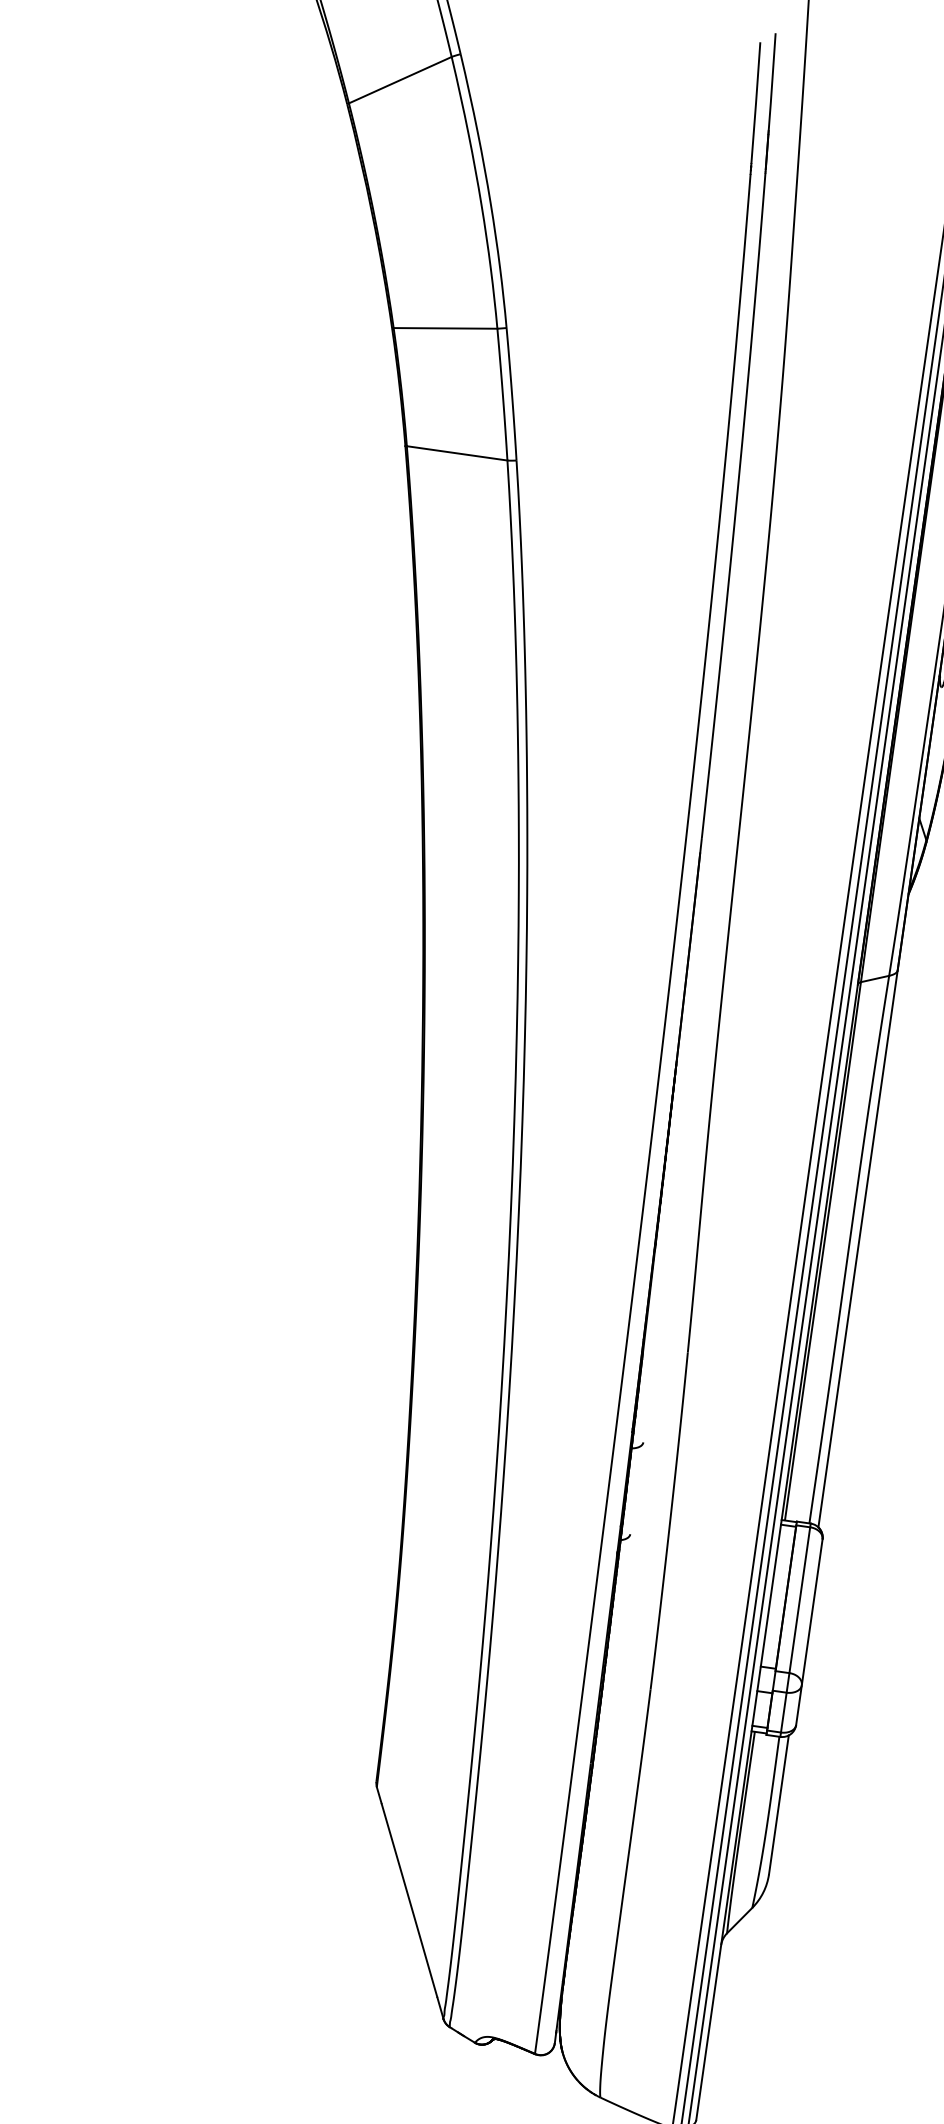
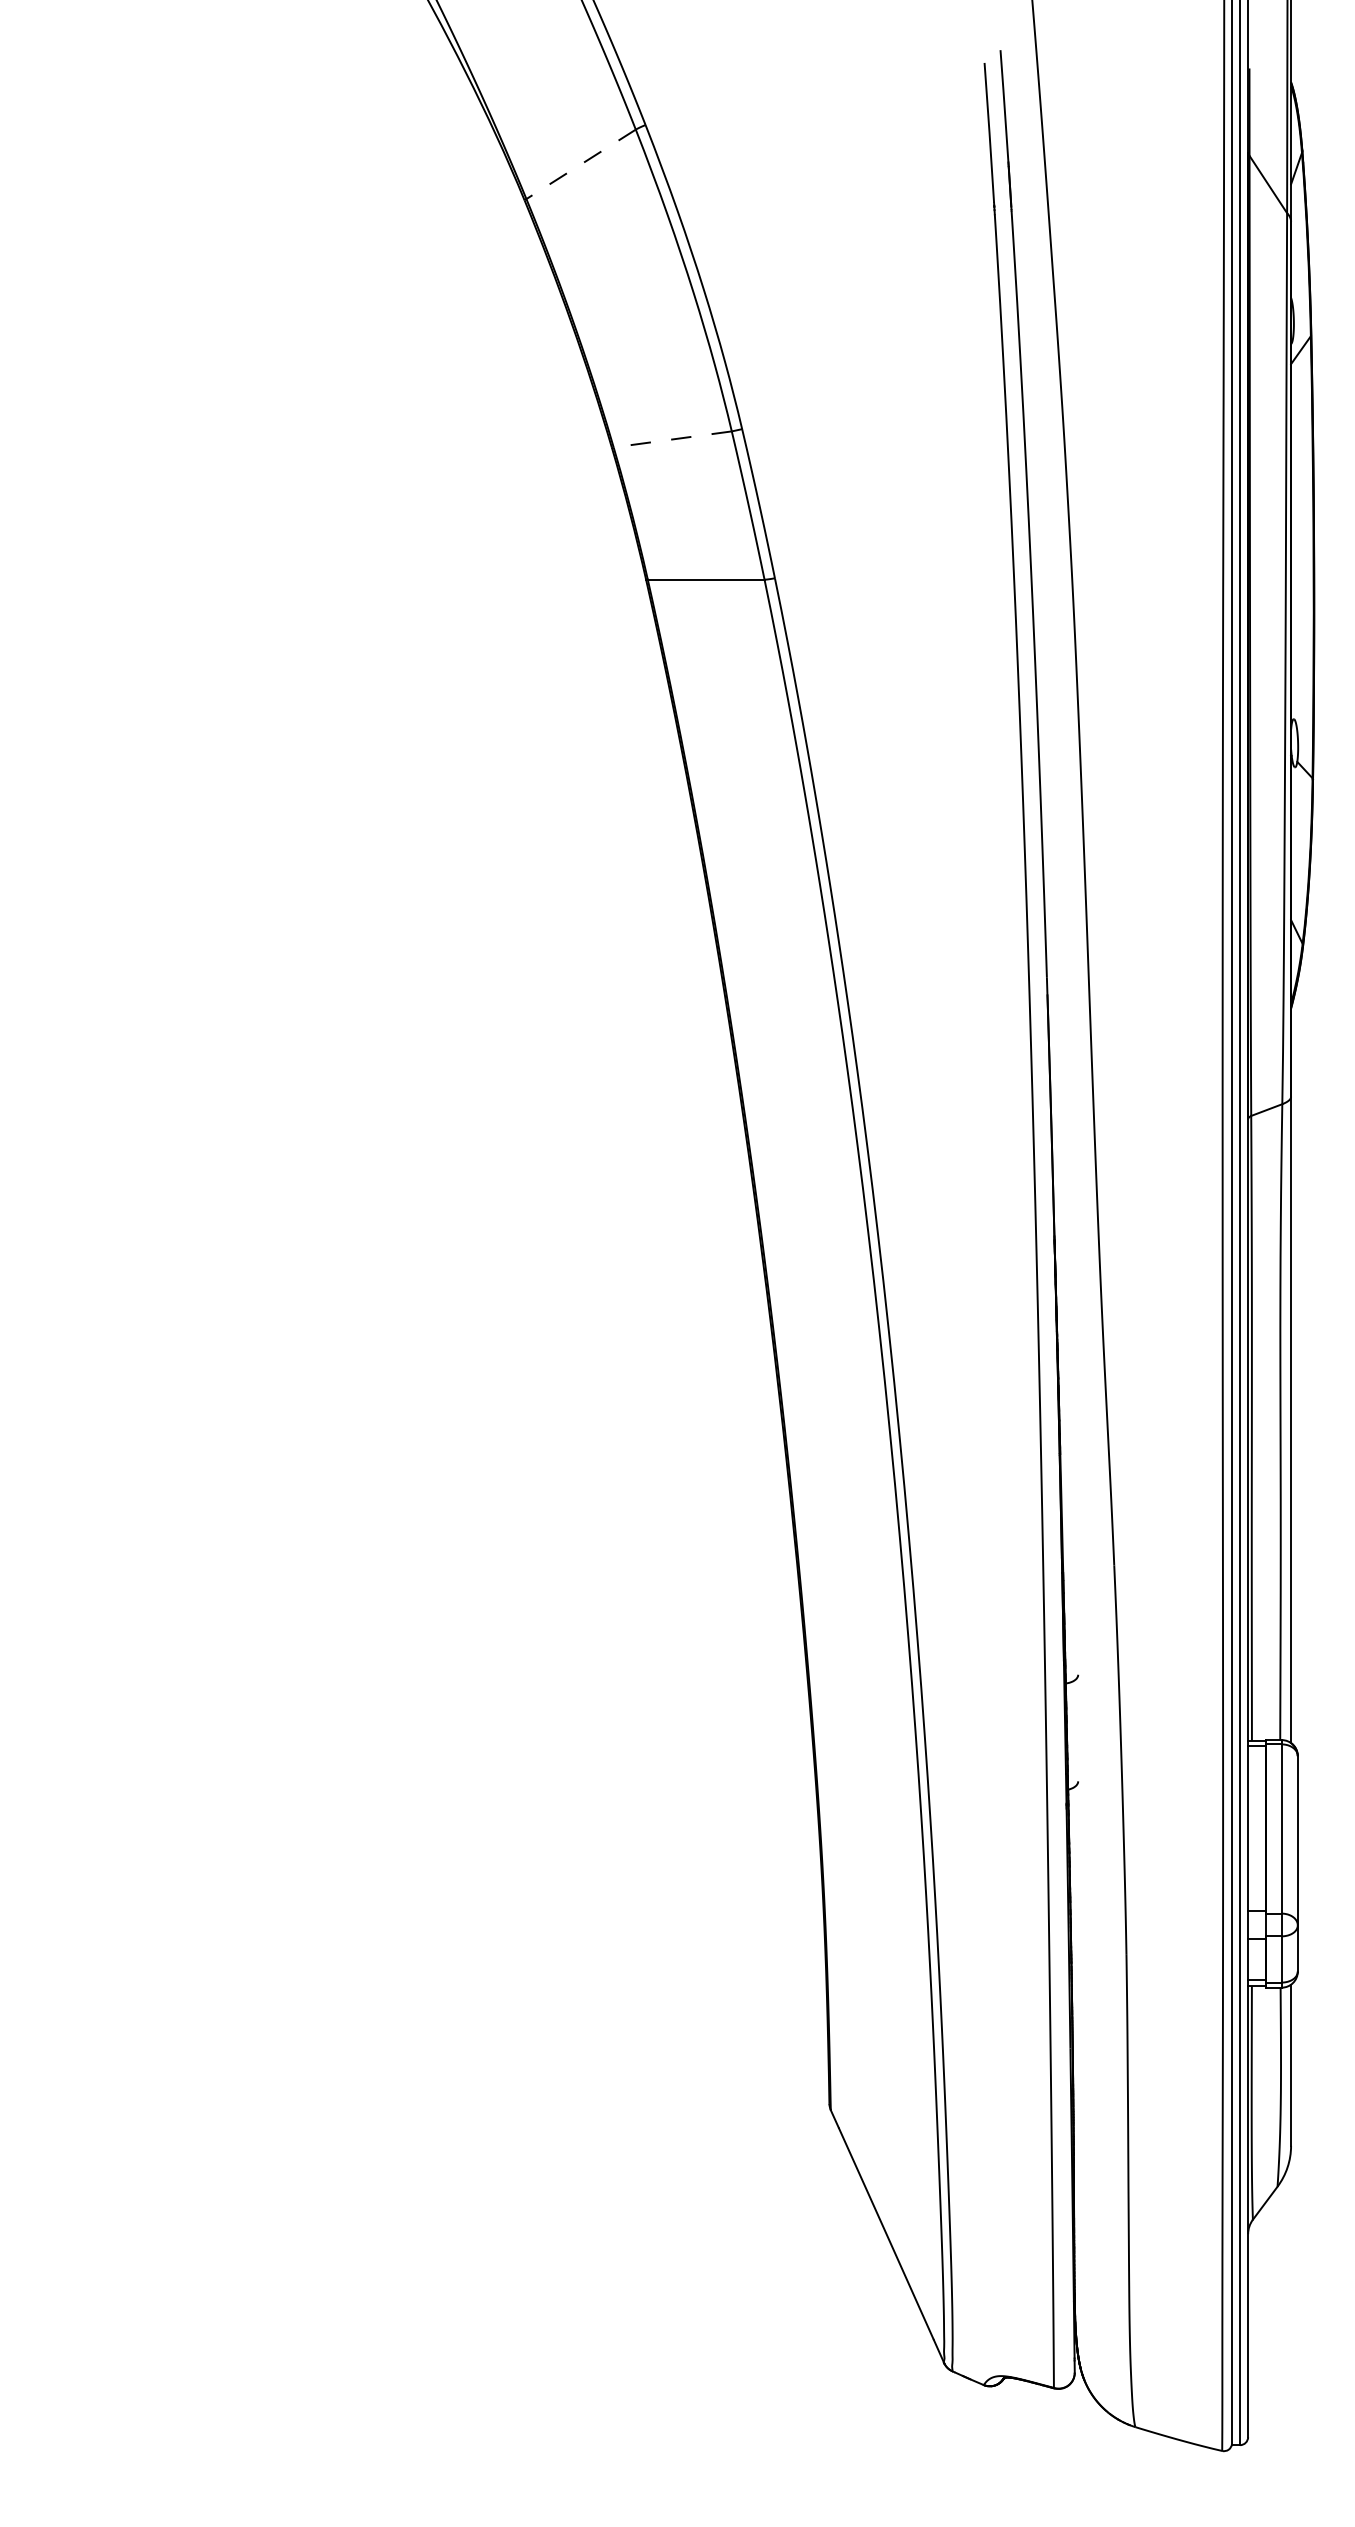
line: (400, 80) -> (581, 164), solid -> dashed
line: (445, 328) -> (672, 439), solid -> dashed

